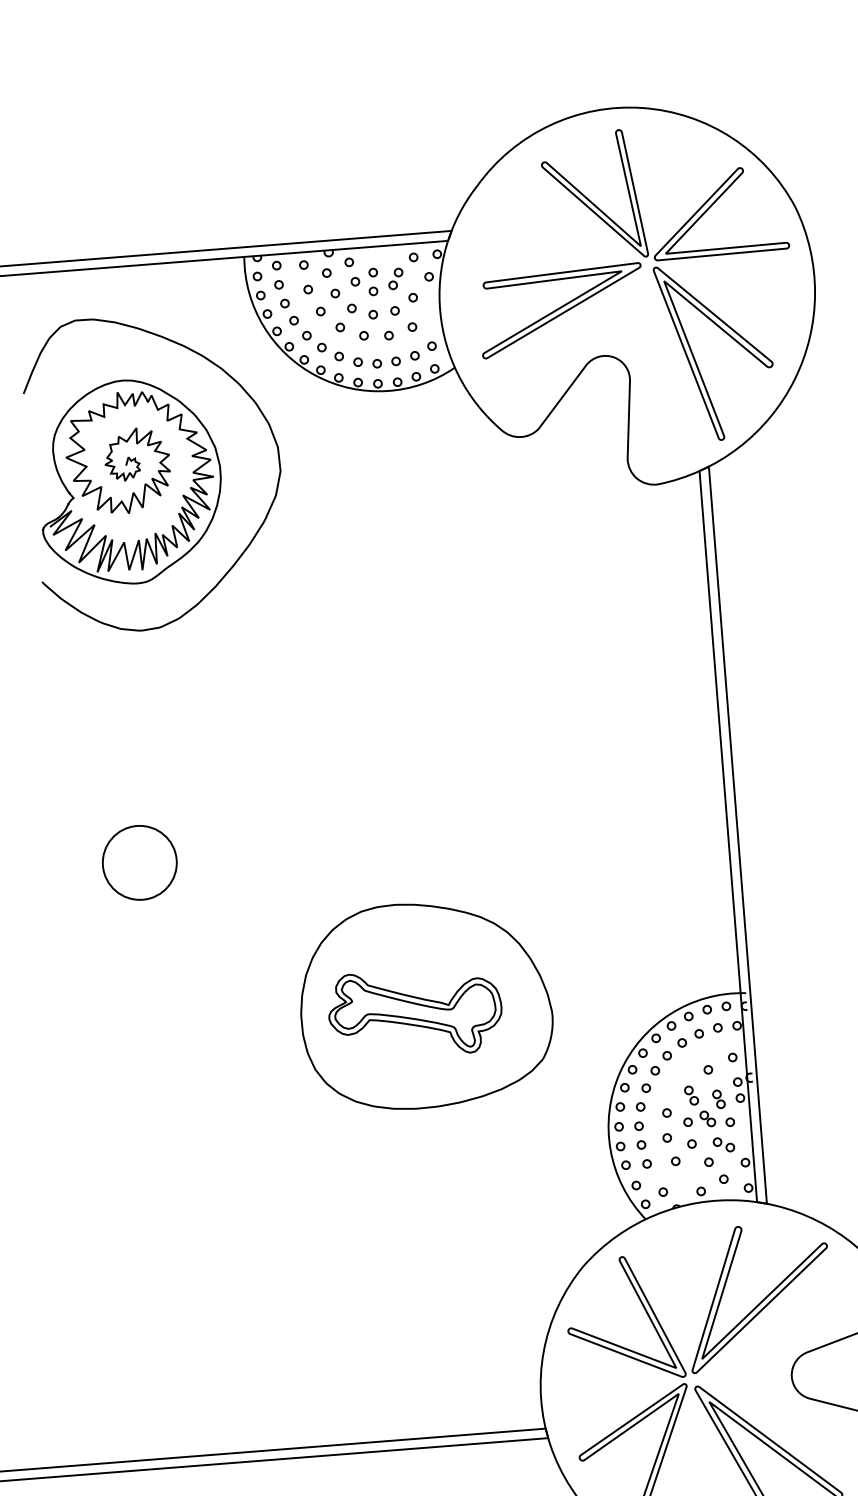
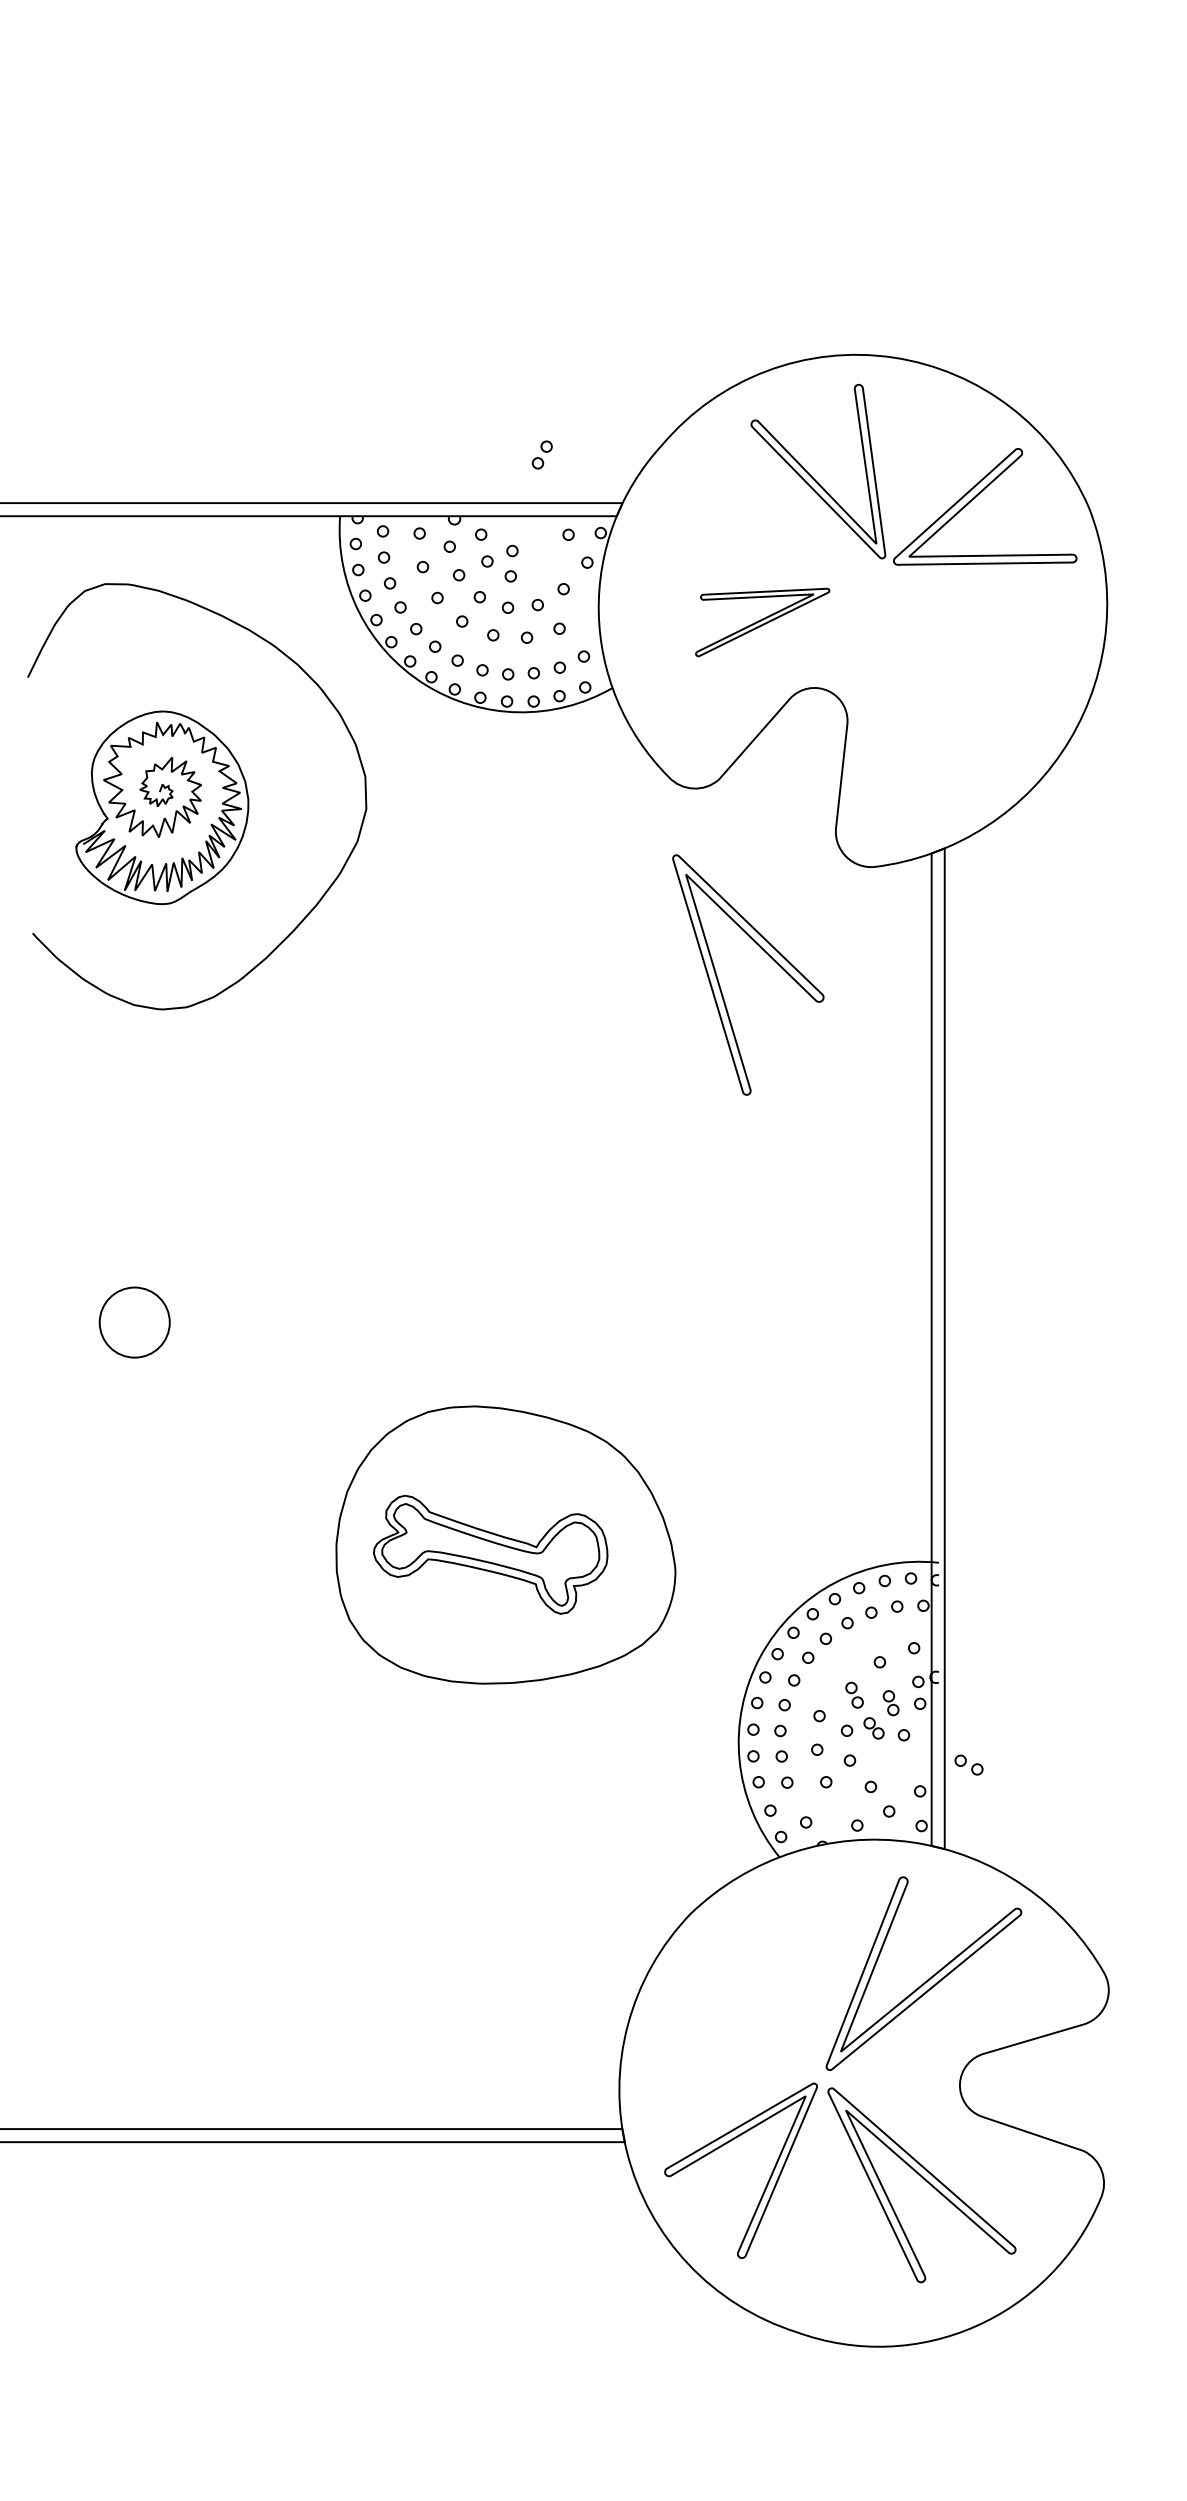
part: (395, 278) -> (541, 454), moved
part: (561, 310) -> (762, 622), size x0.6
part: (726, 334) -> (764, 952), moved
part: (130, 481) -> (162, 807), size x0.7
circle: (139, 862) -> (134, 1322), size x0.7
part: (723, 1144) -> (968, 1764), moved
part: (644, 1310) -> (768, 1979), removed

